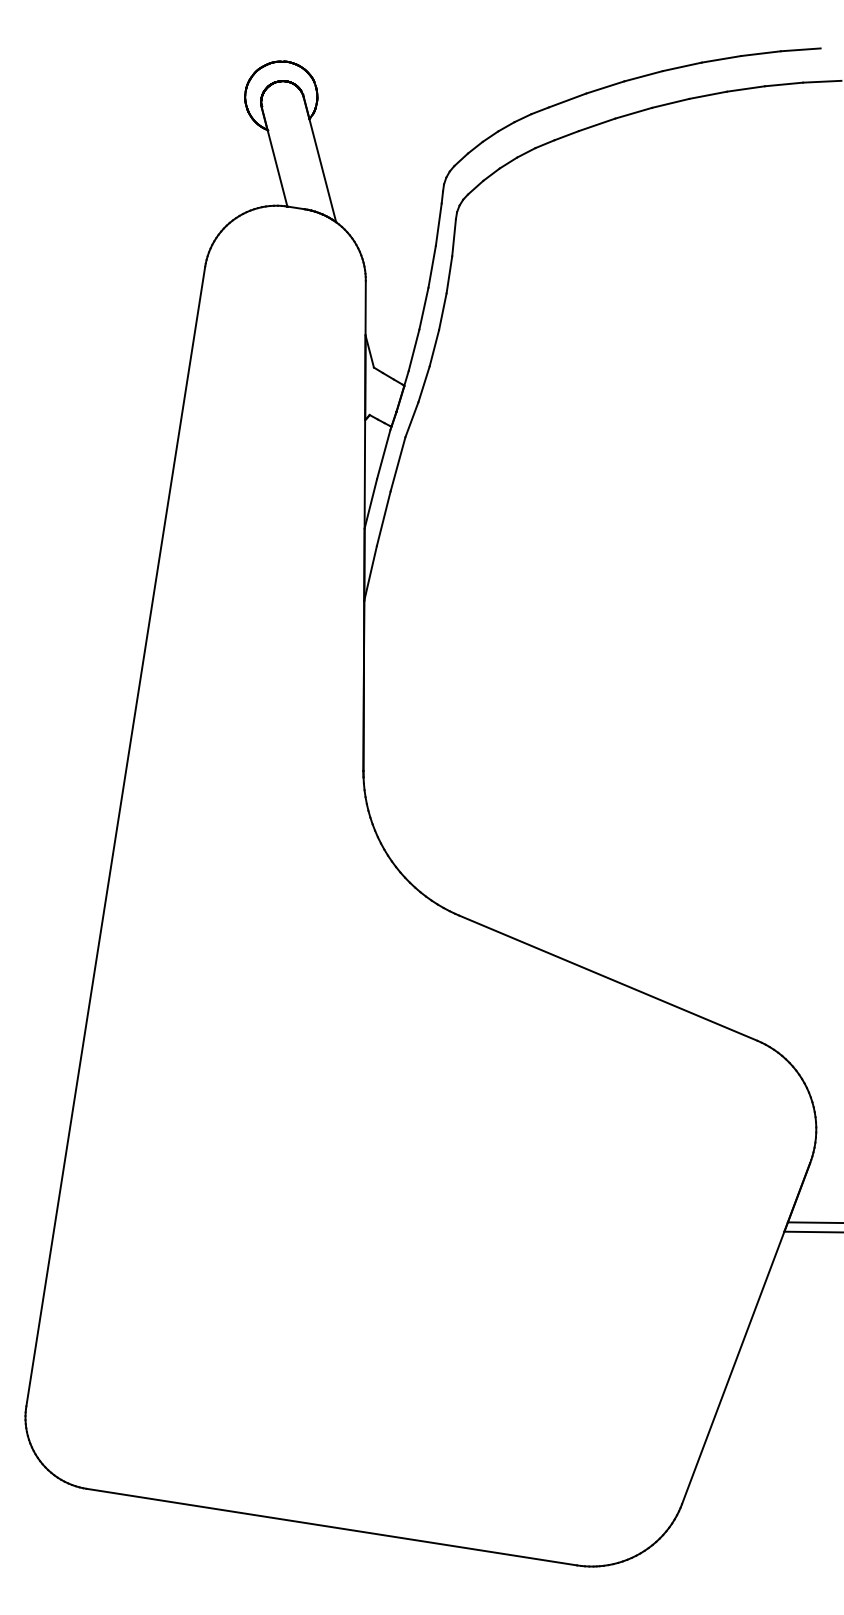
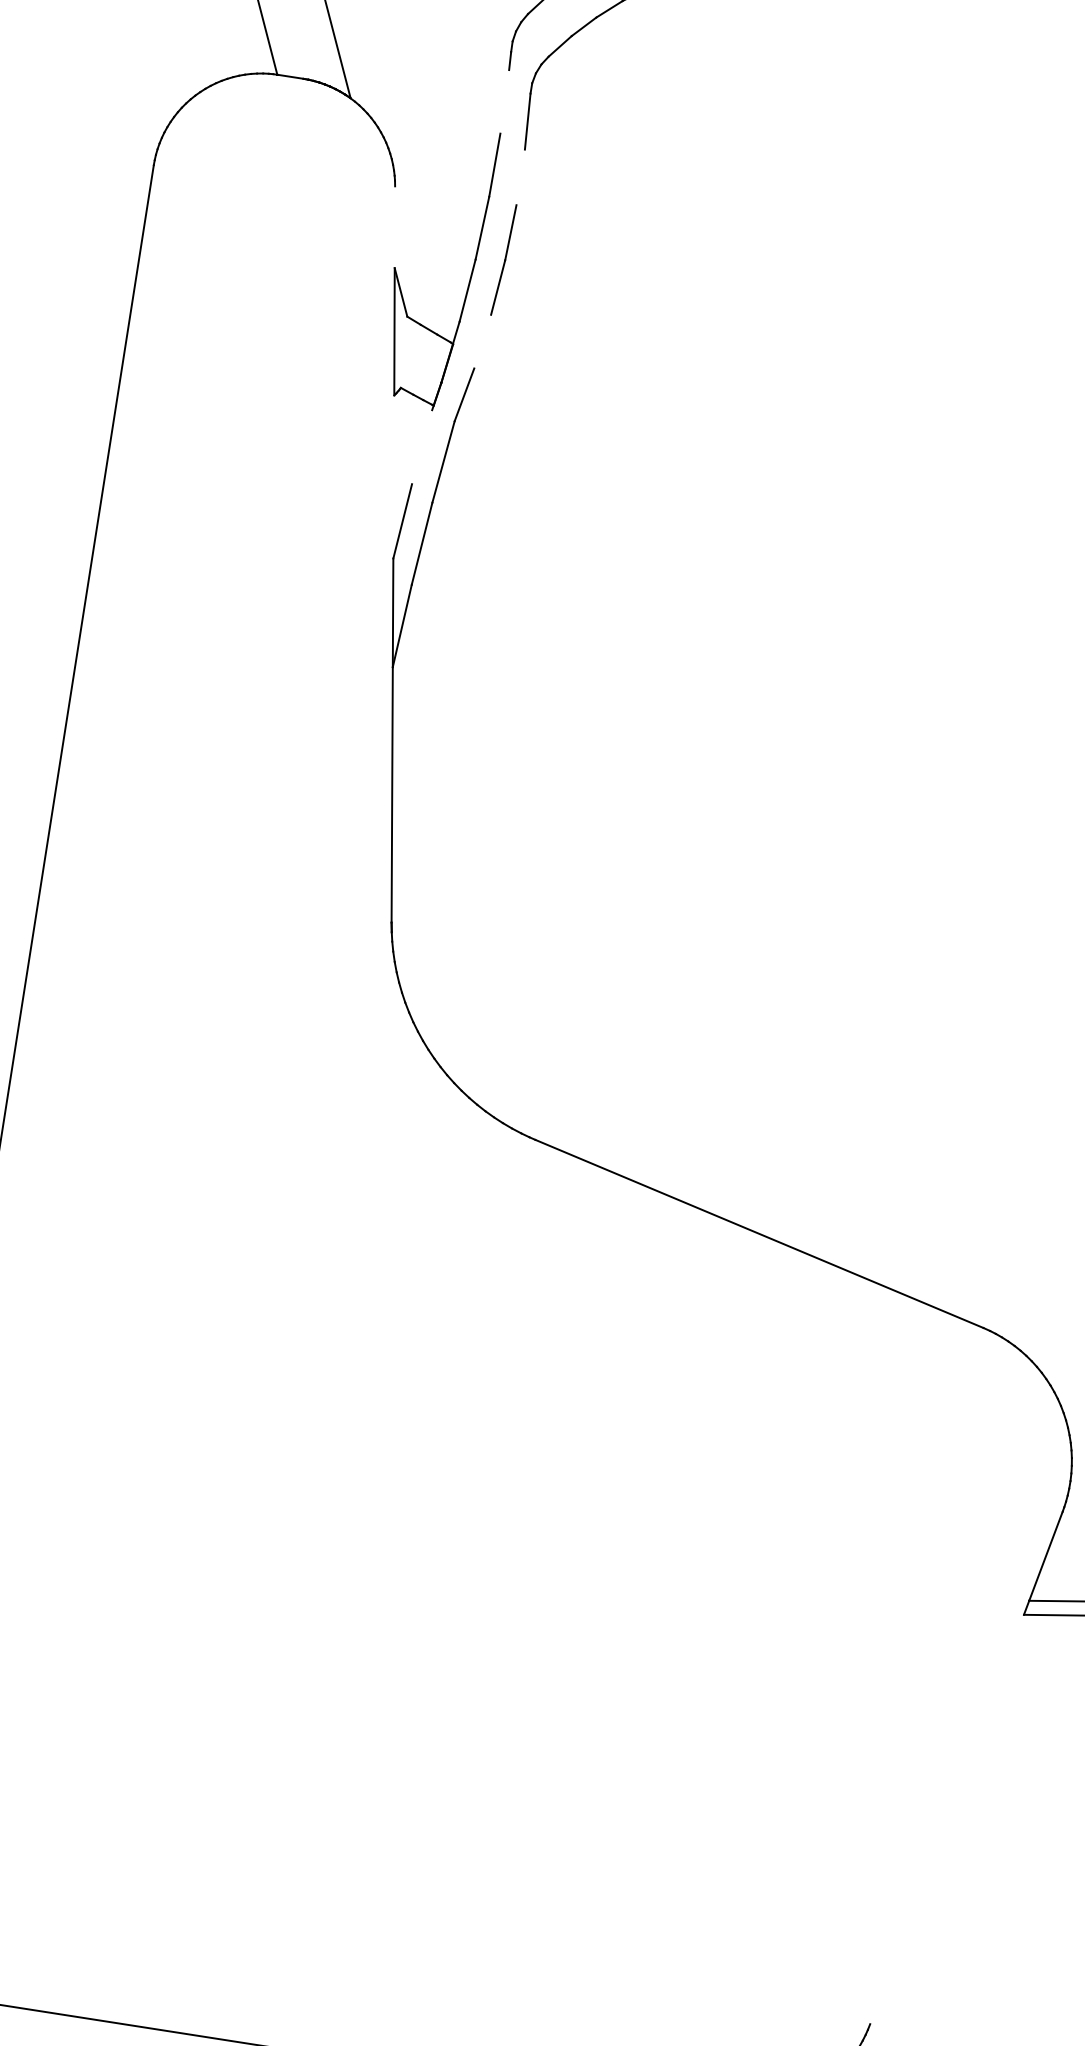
line: (438, 224) -> (504, 101), removed
line: (449, 274) -> (520, 176), removed
line: (423, 384) -> (481, 342), removed
line: (383, 454) -> (421, 447), removed
line: (364, 525) -> (393, 553), removed
line: (746, 1333) -> (967, 1767), removed

